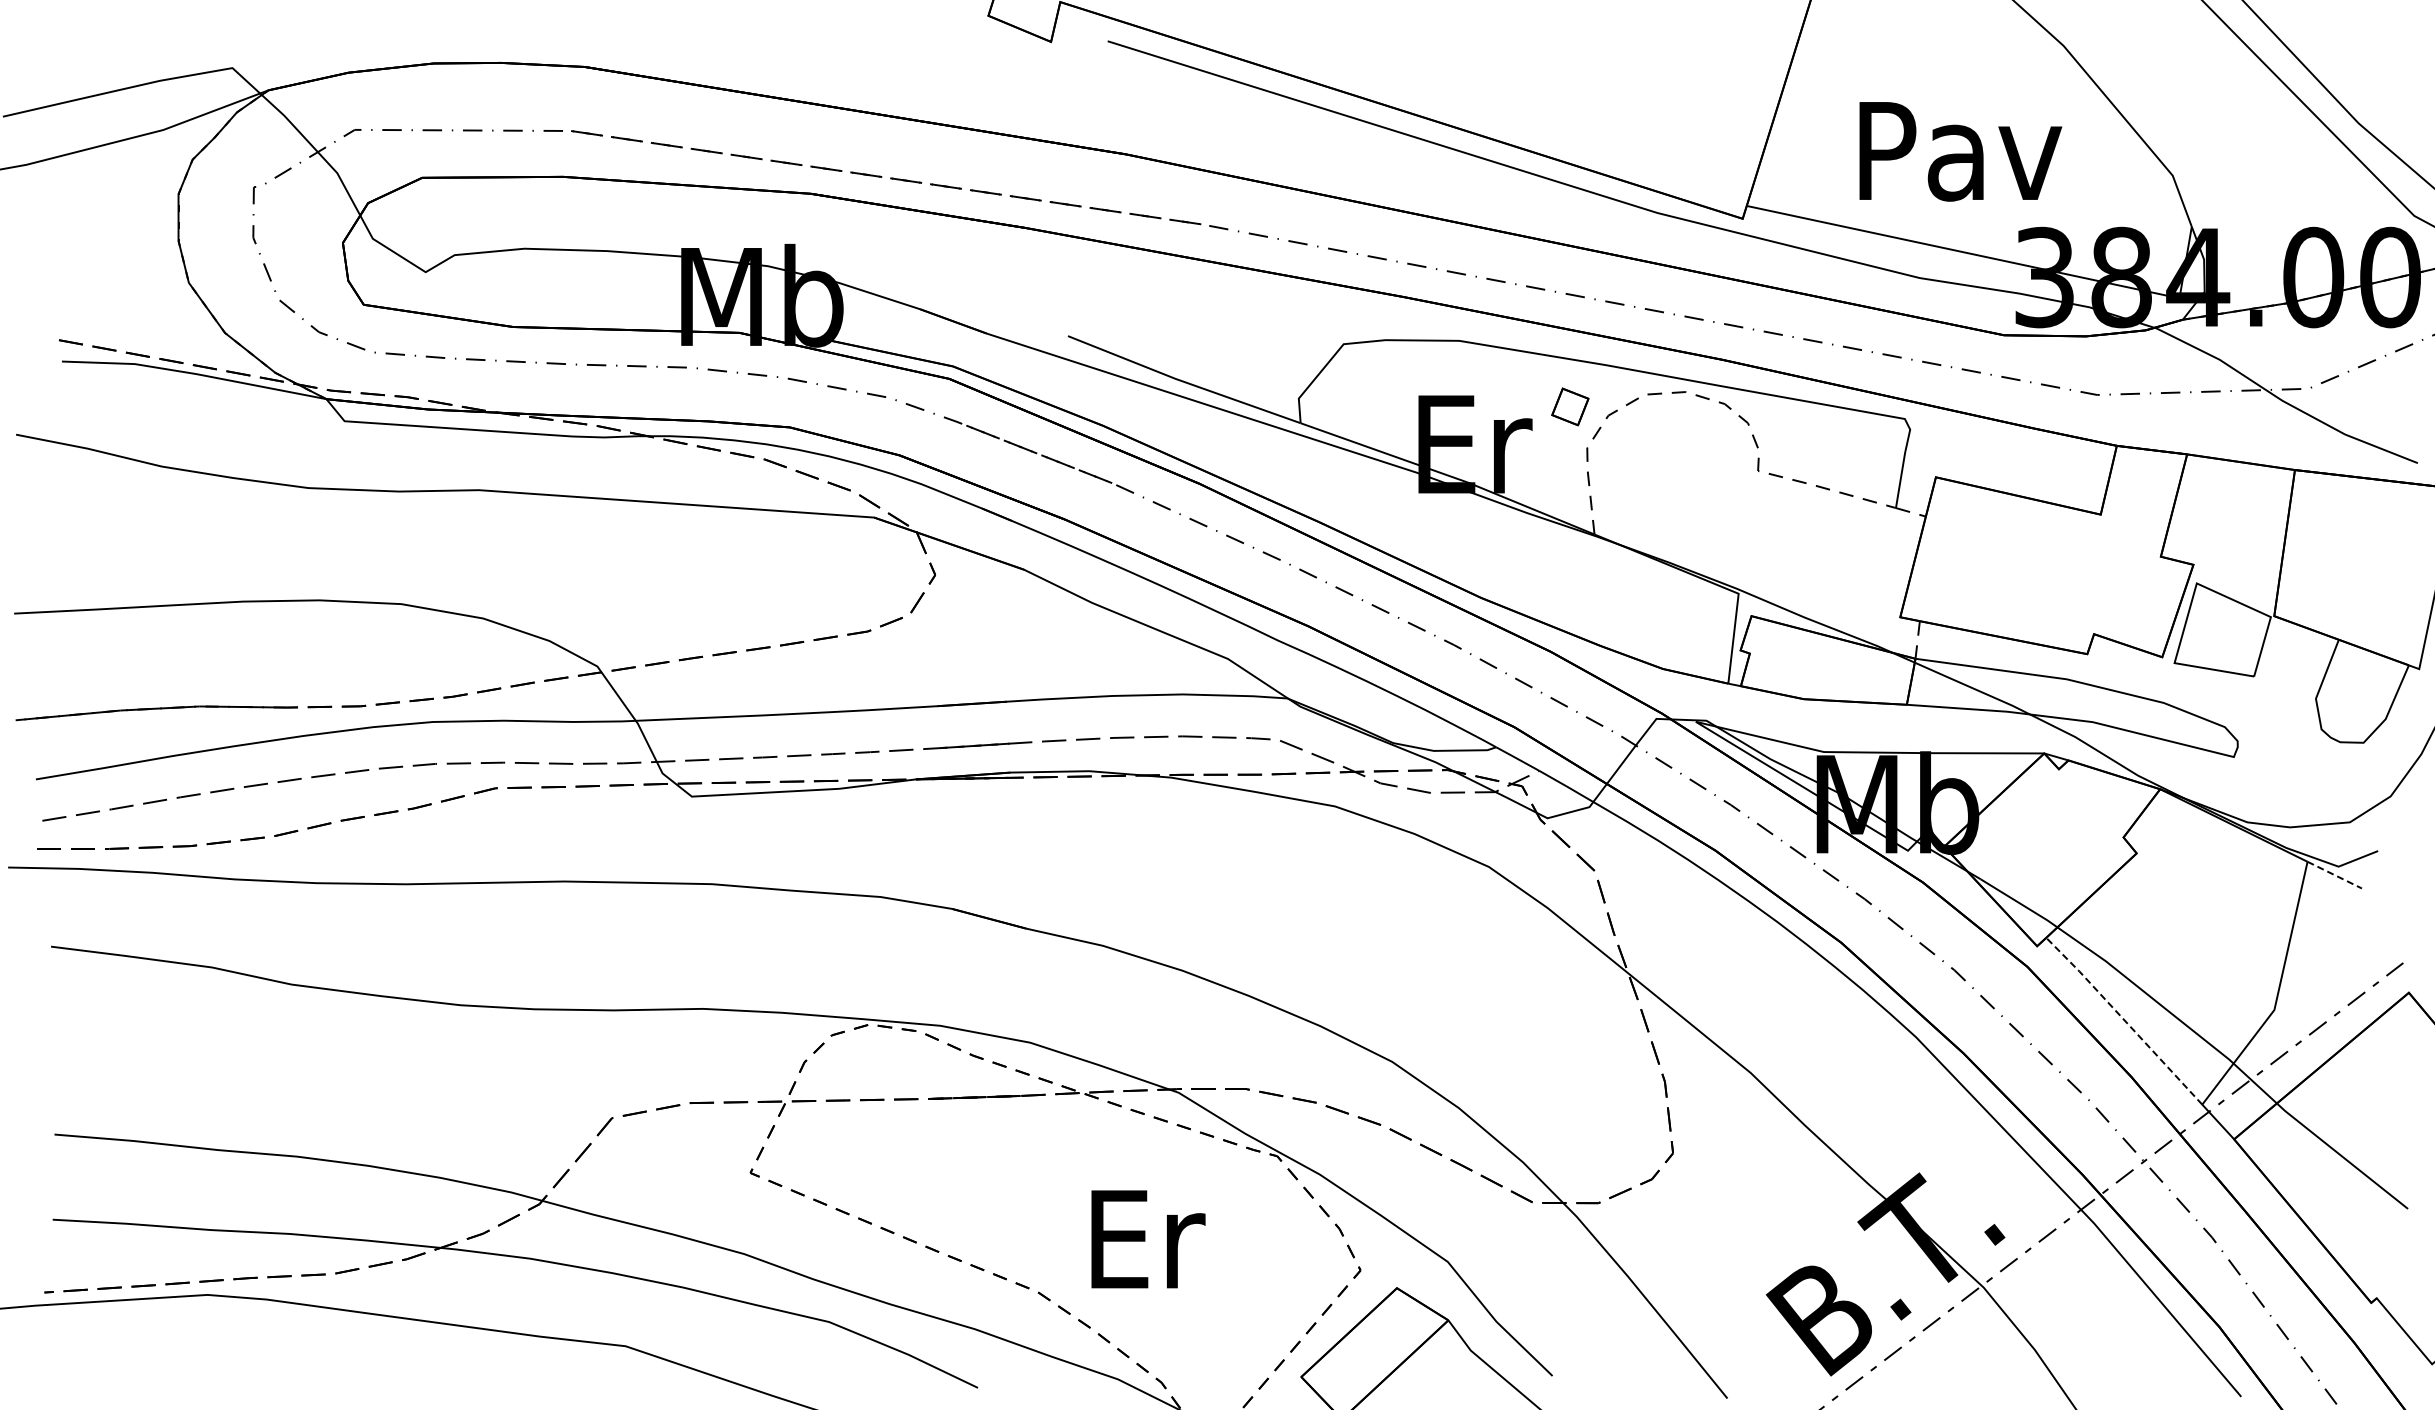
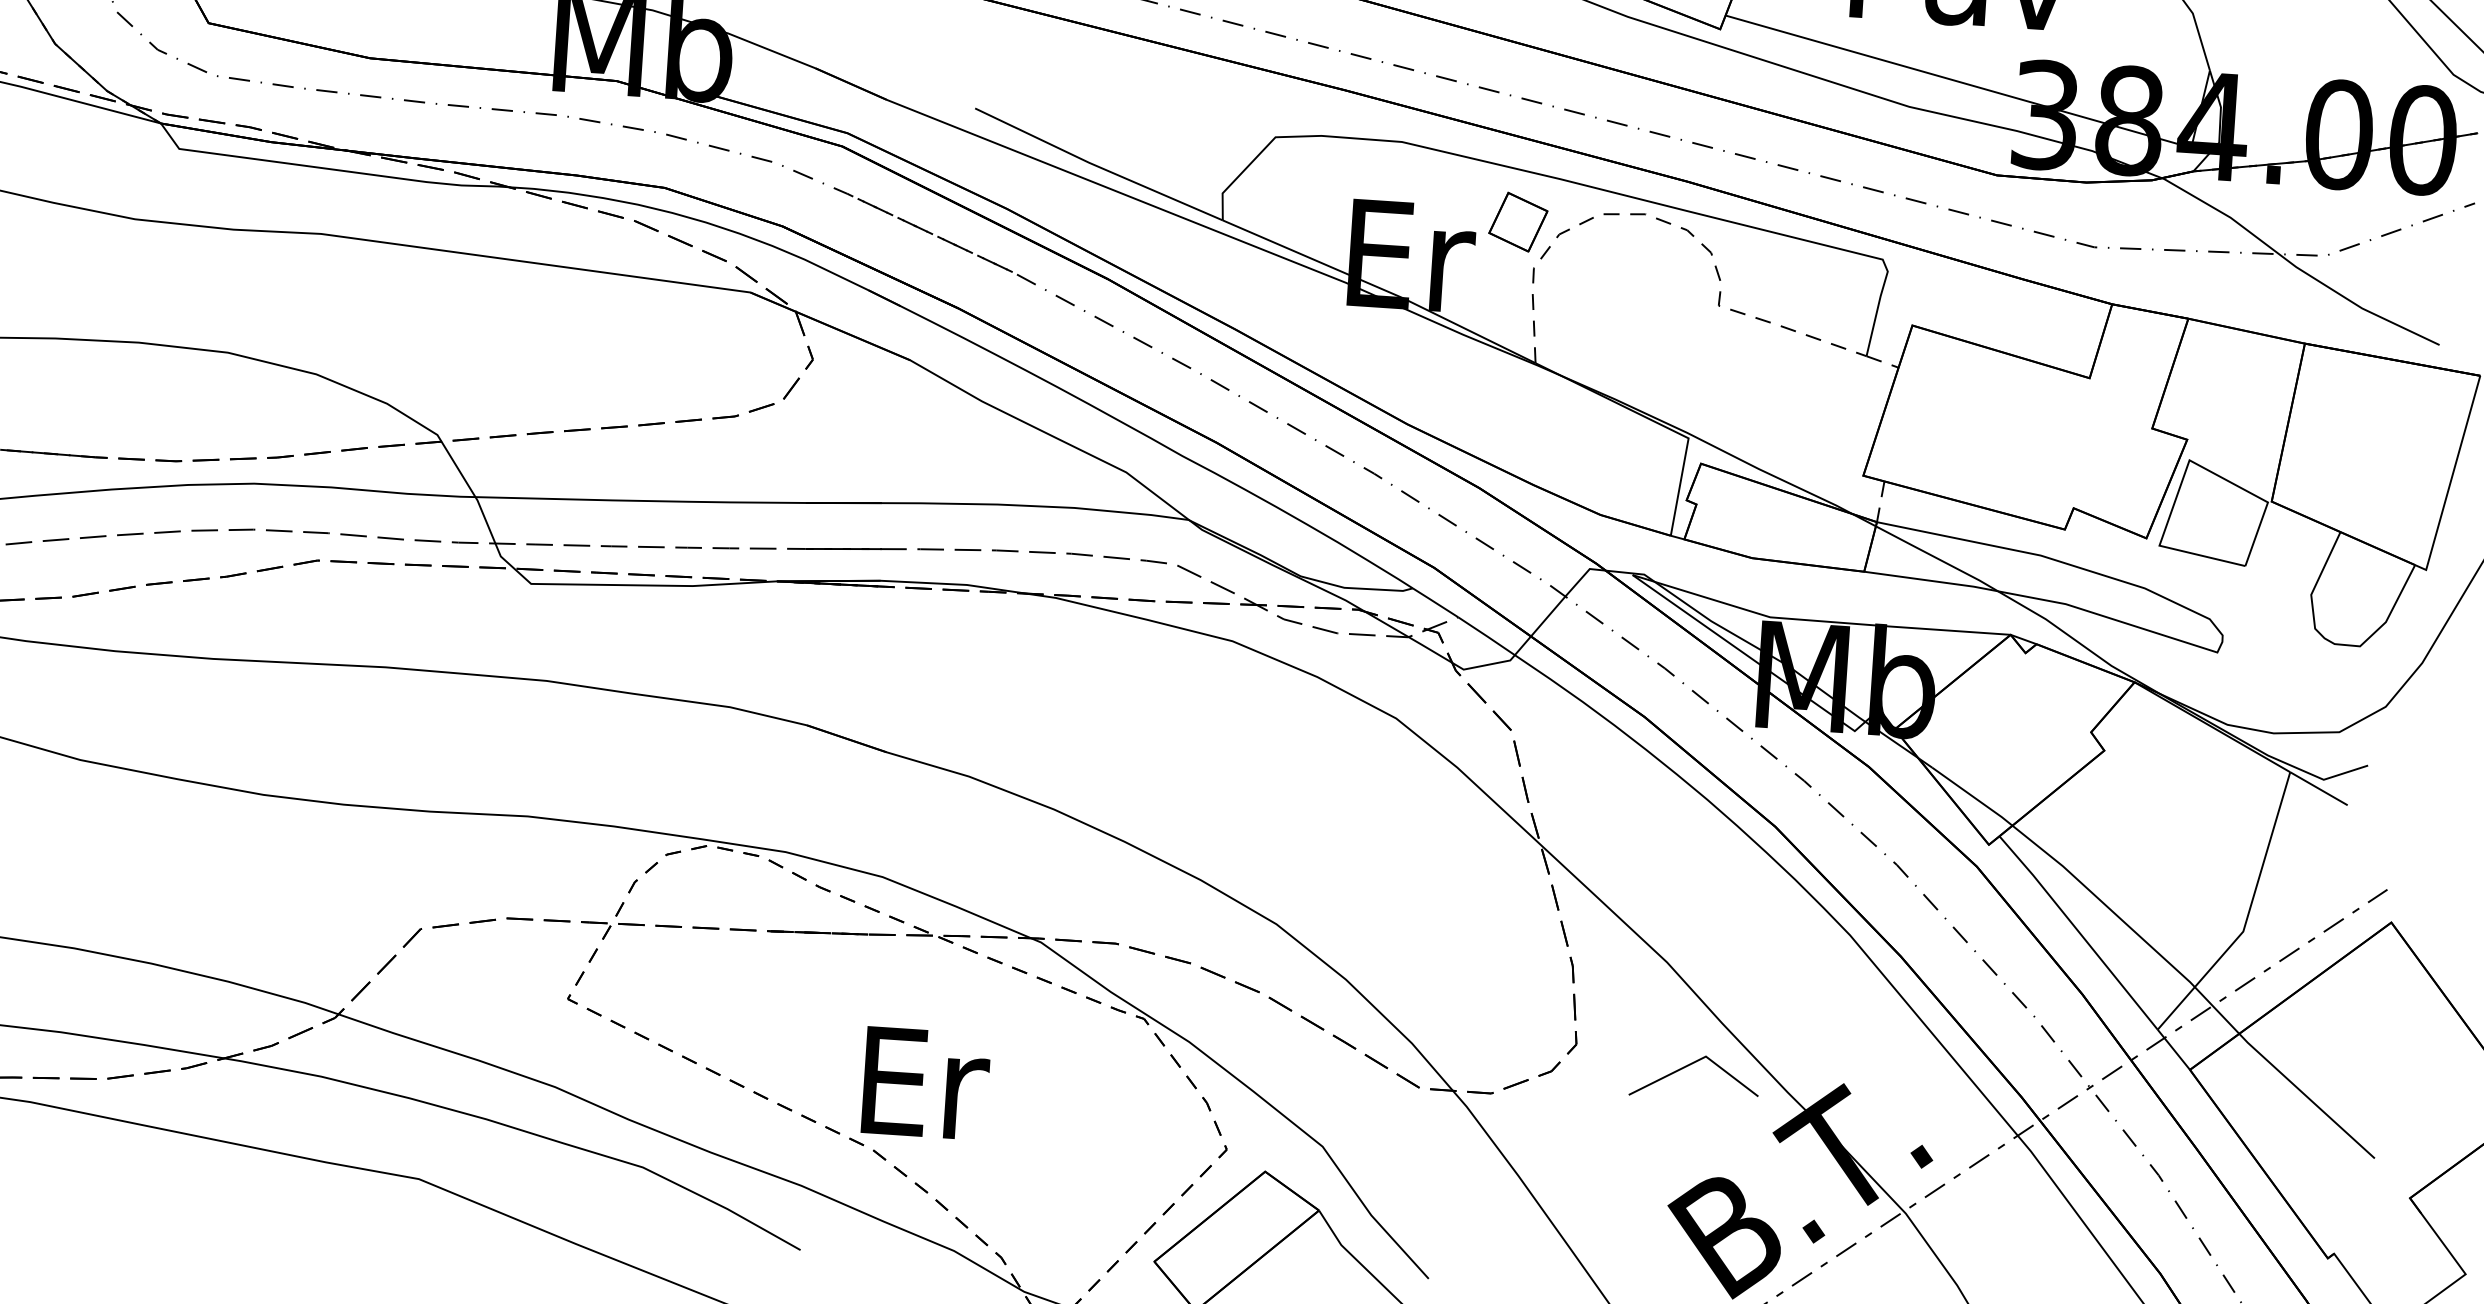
part: (1570, 406) -> (1518, 221), size x1.43
line: (2335, 875) -> (2319, 789), dashed -> solid
line: (2123, 1019) -> (2077, 931), dashed -> solid
line: (1775, 1167) -> (1687, 1067), added
text: (1148, 1239) -> (926, 1083), moved

